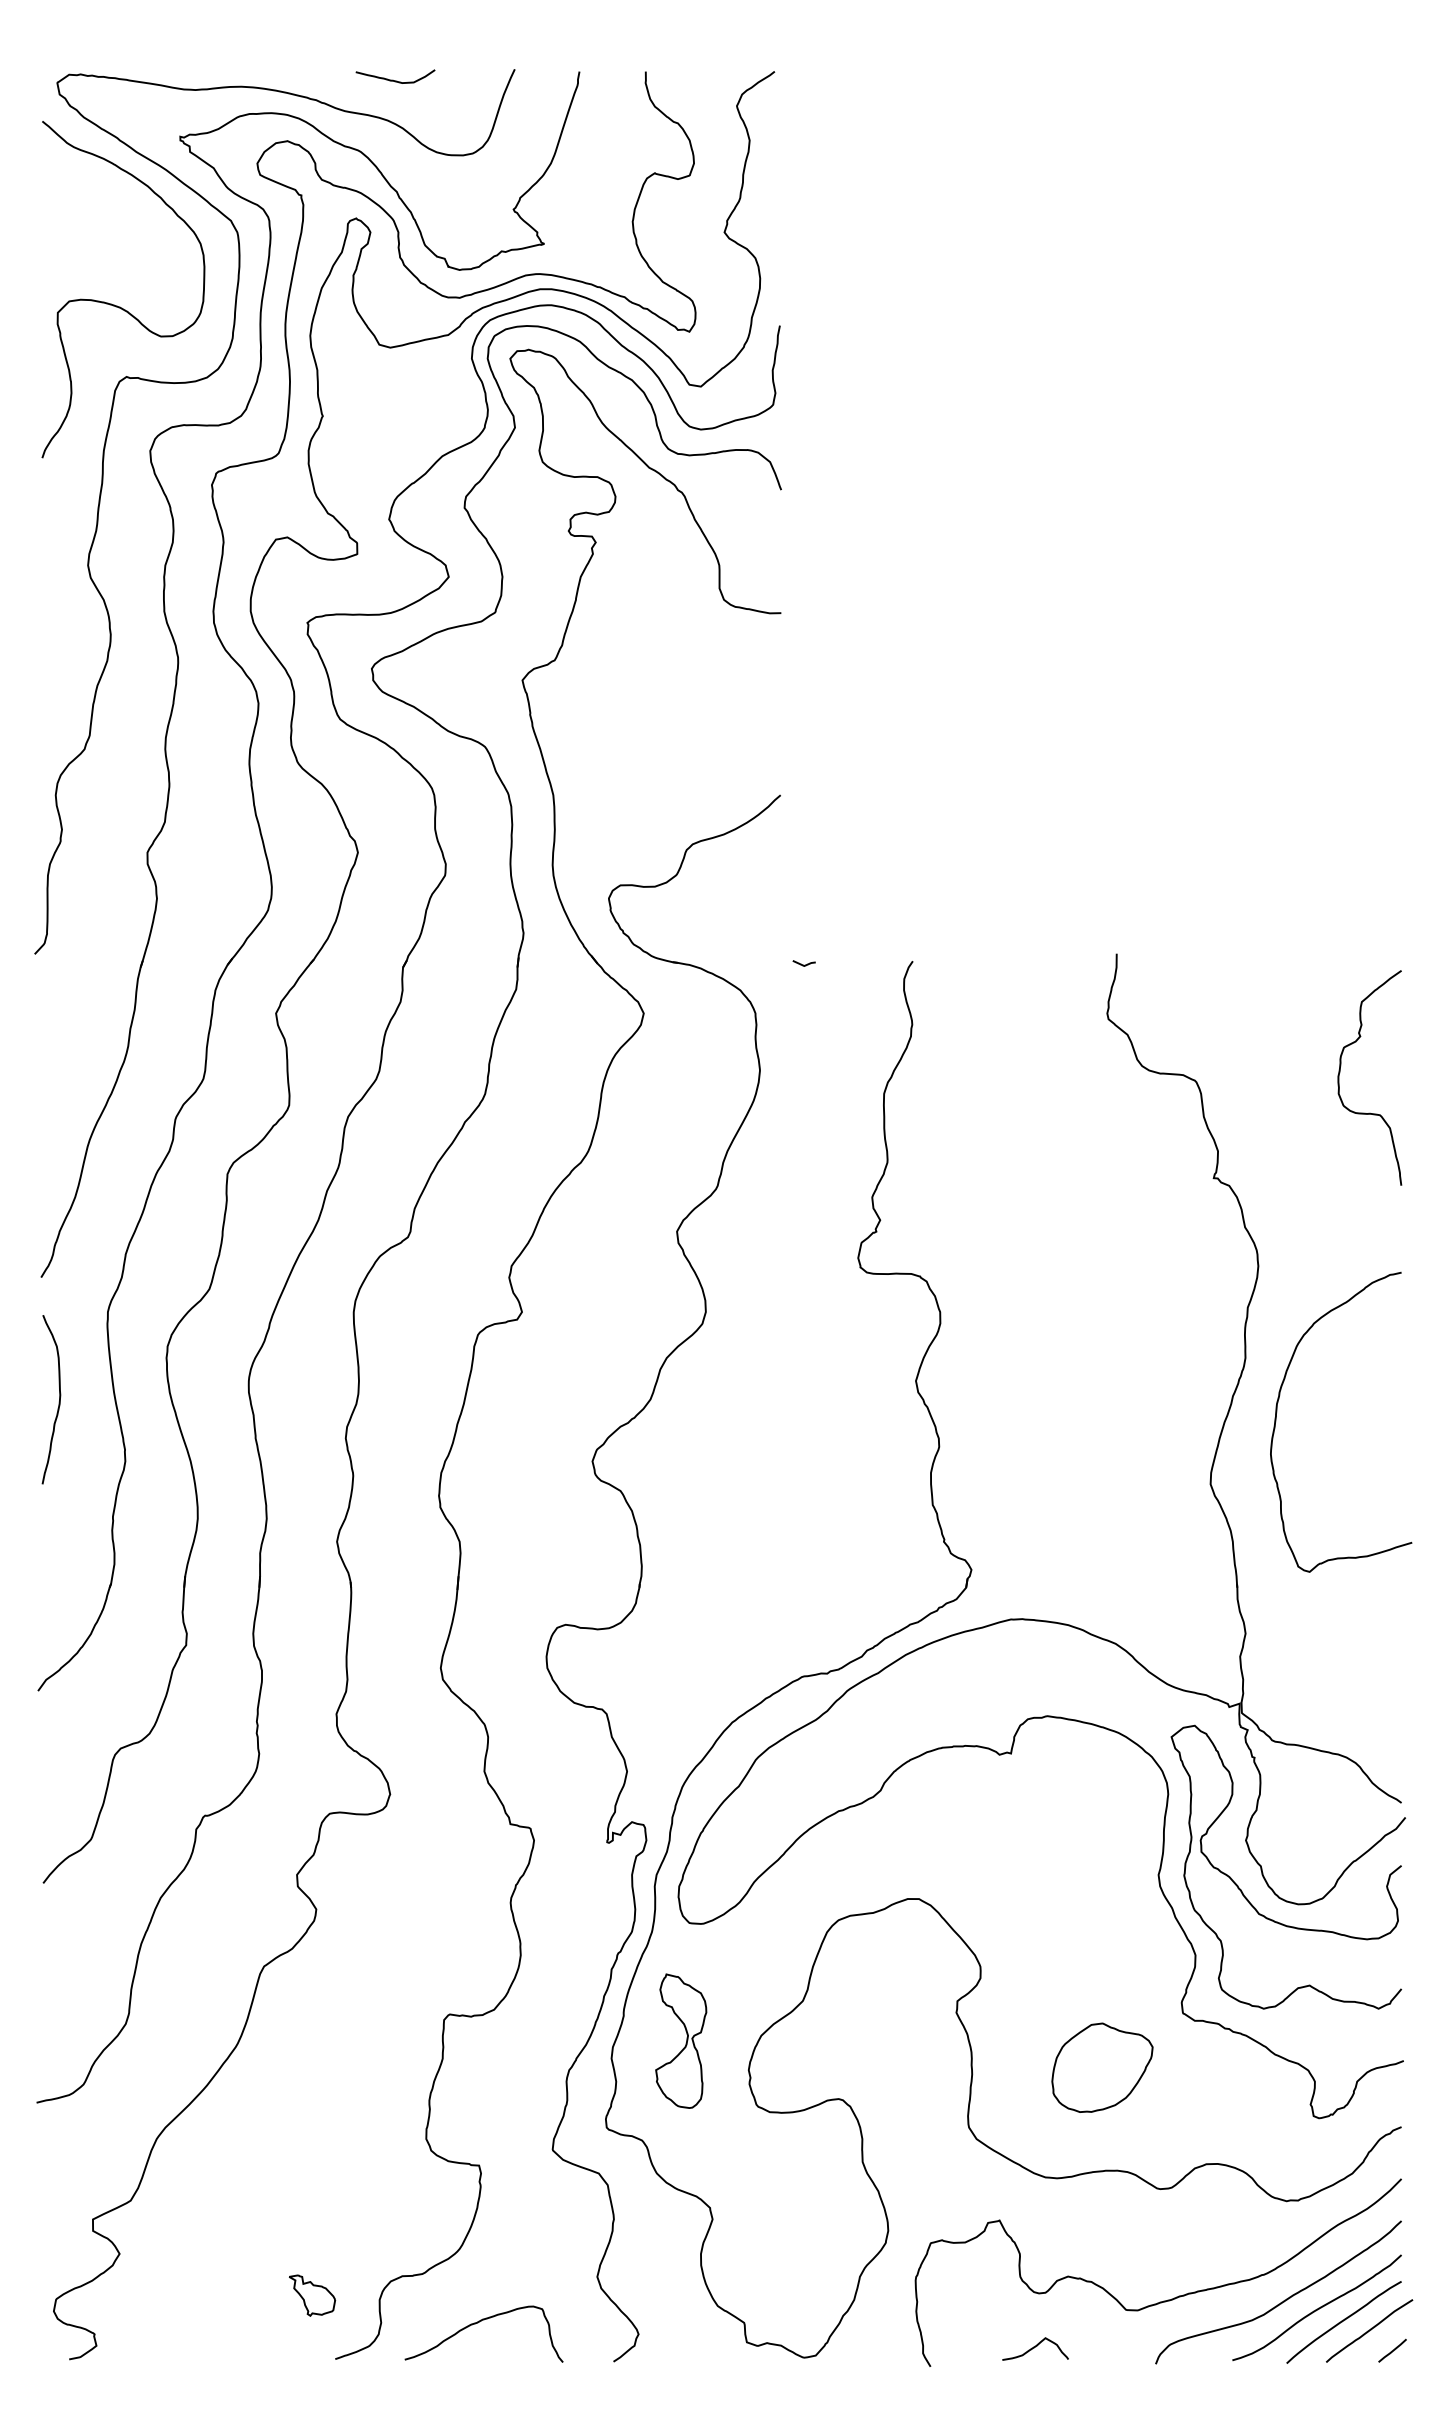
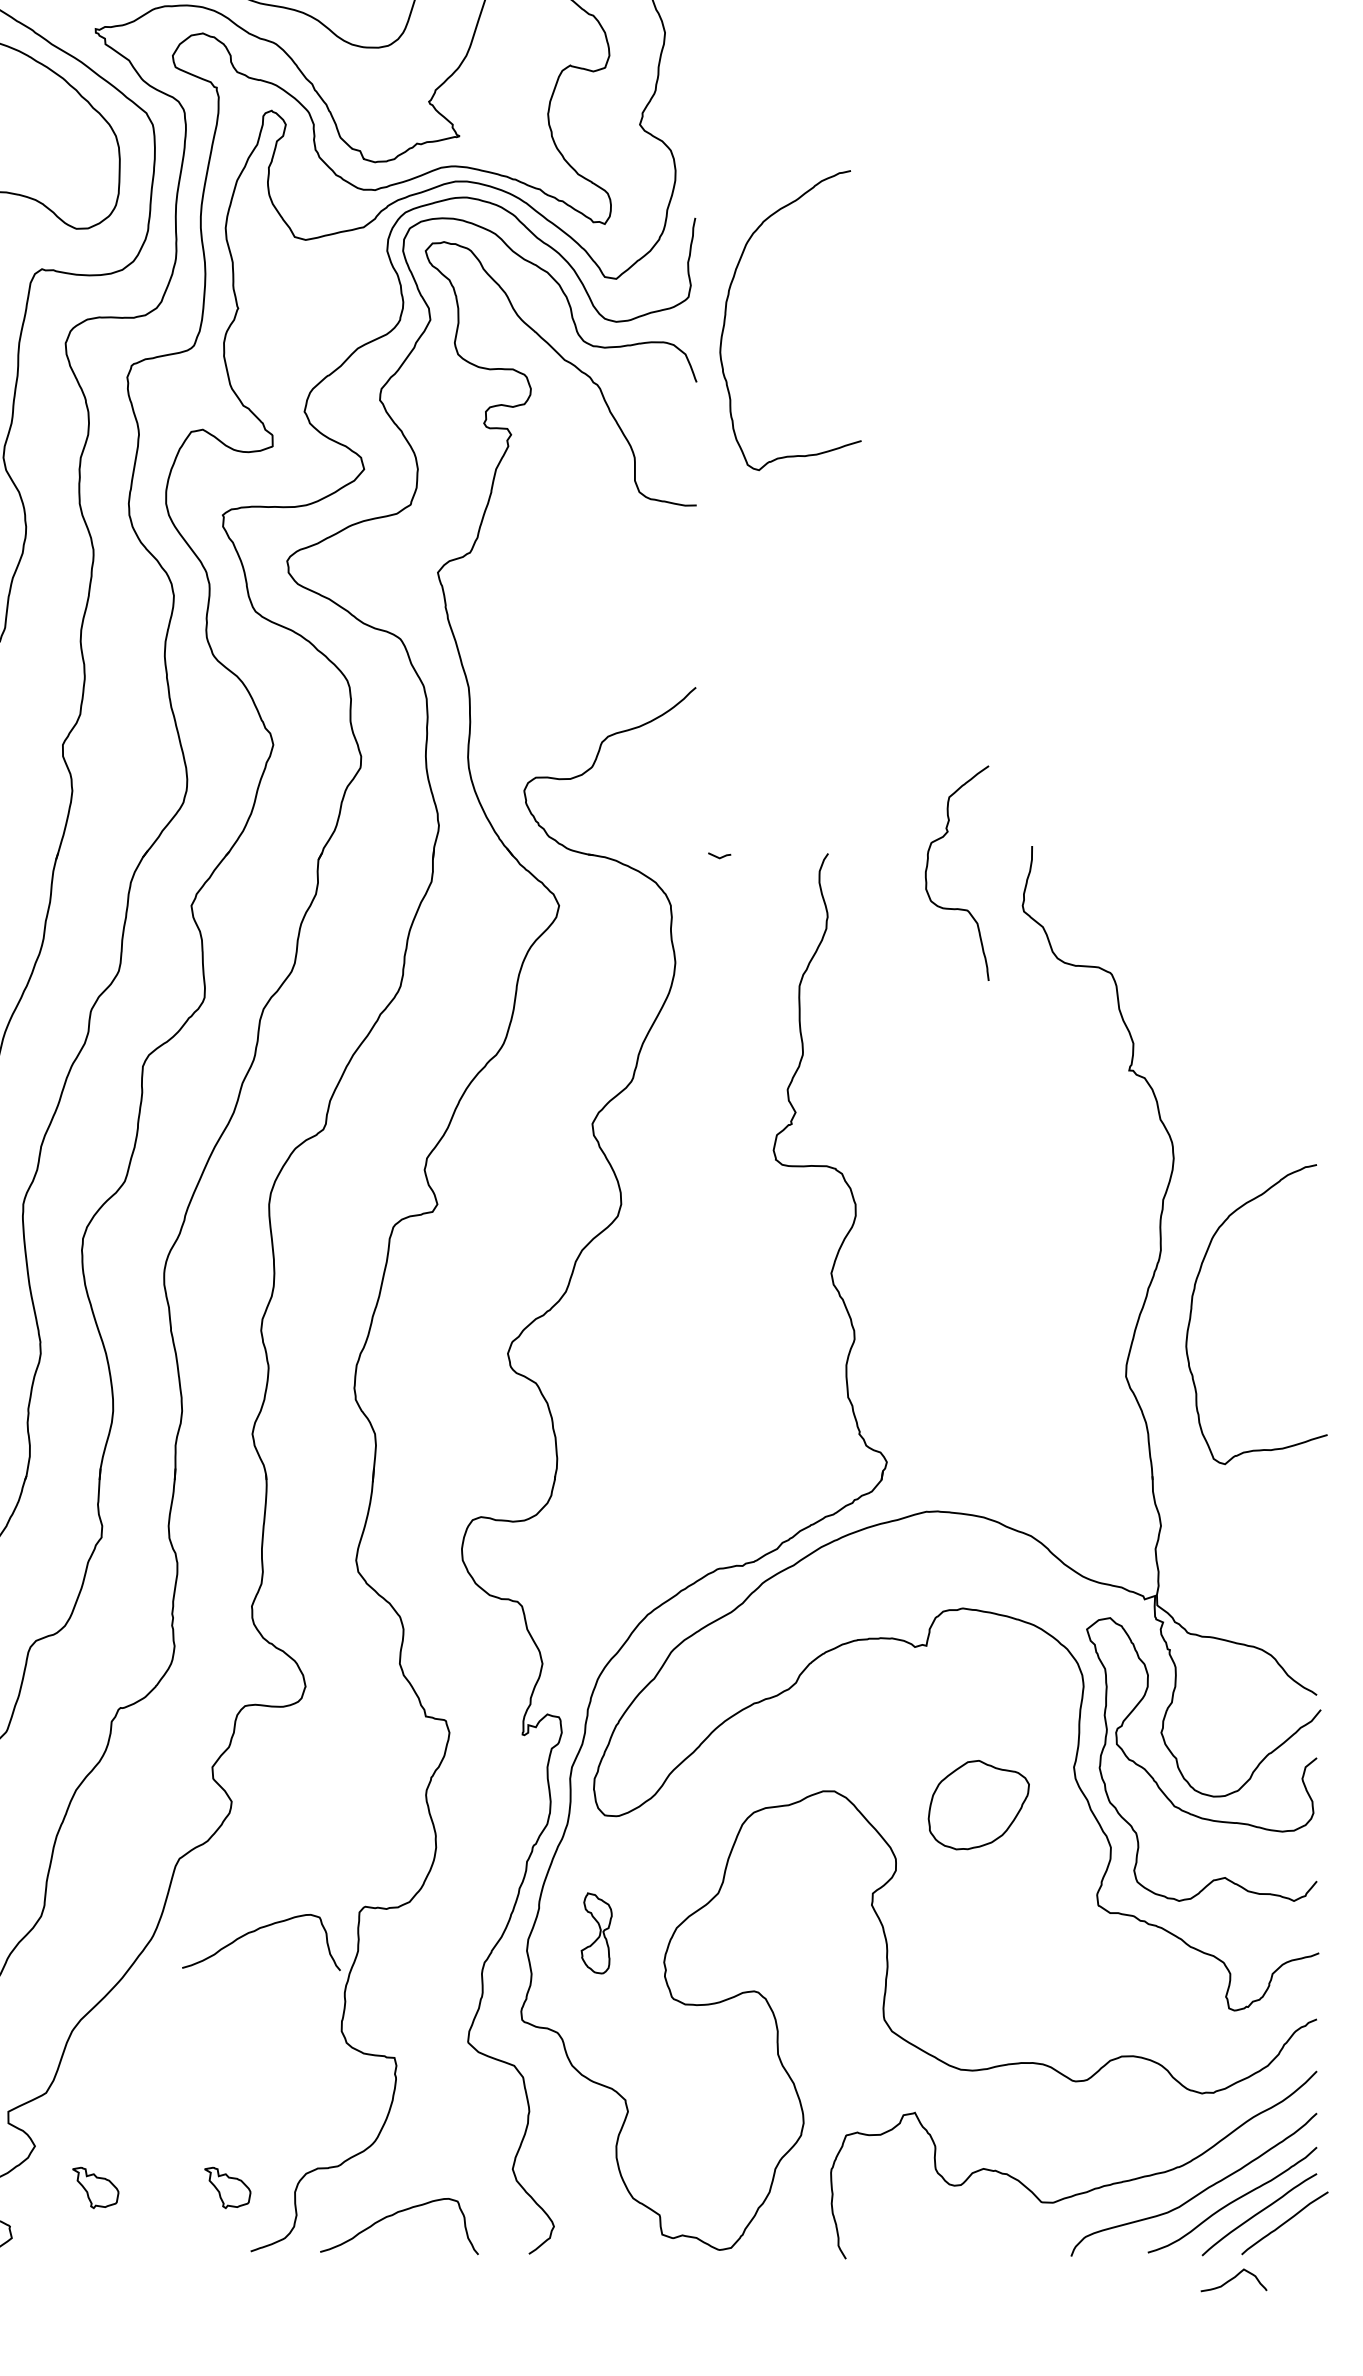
curve: (811, 418) -> (726, 310), added
curve: (1340, 1072) -> (927, 867), moved
curve: (340, 2039) -> (255, 1931), added
part: (681, 2040) -> (596, 1932), size x0.6
part: (1102, 2067) -> (978, 1804), moved
part: (180, 2295) -> (95, 2187), added
curve: (1035, 2347) -> (1233, 2278), moved
line: (1392, 2350) -> (1307, 2242), removed

